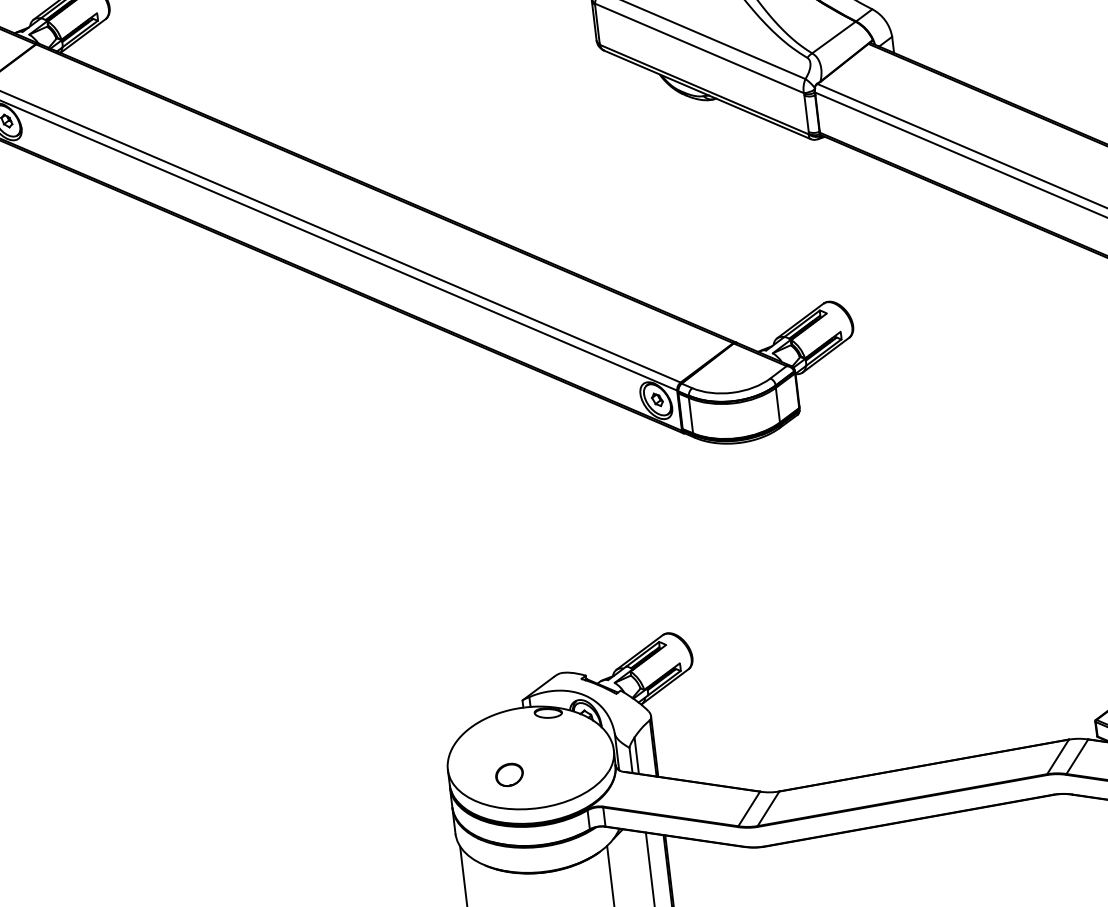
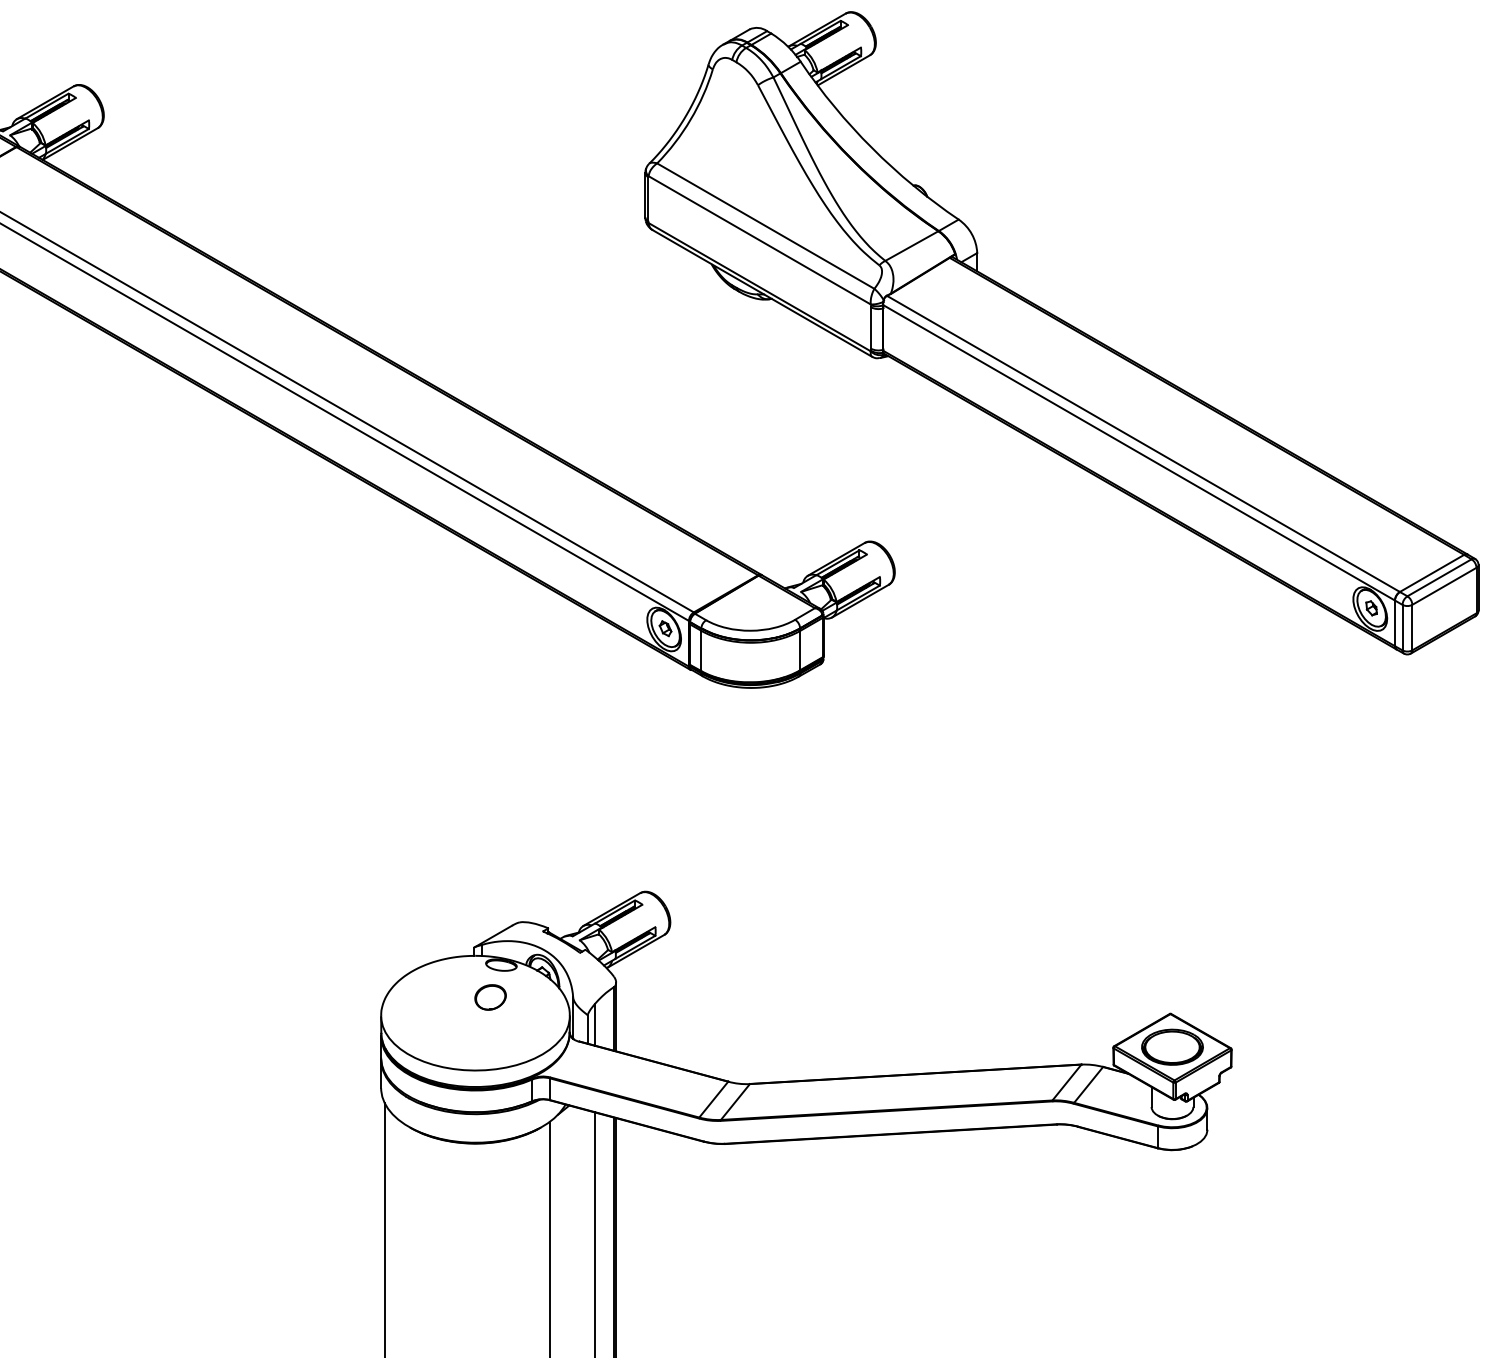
part: (509, 775) -> (490, 997), moved

